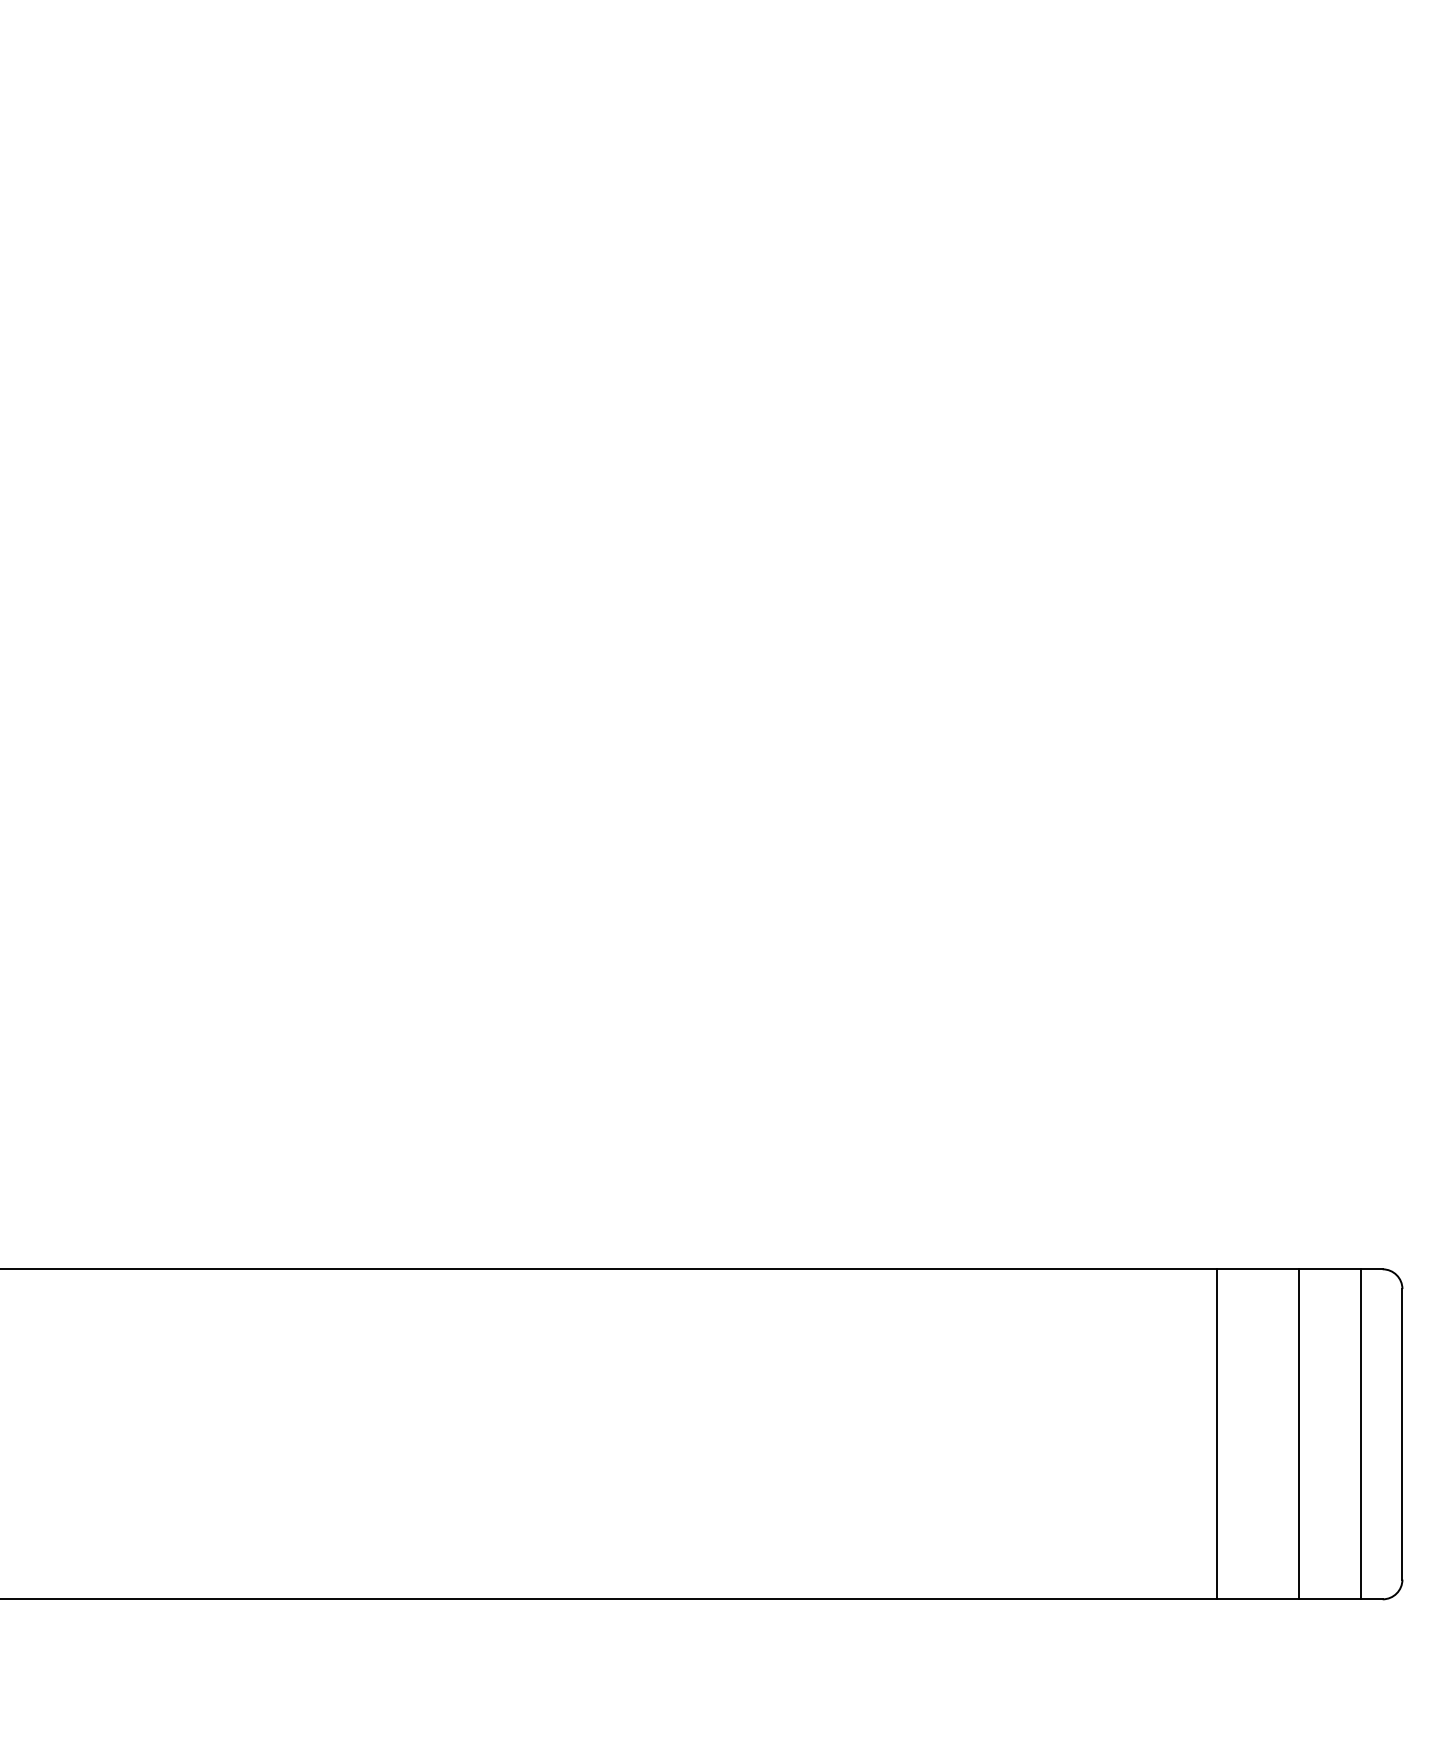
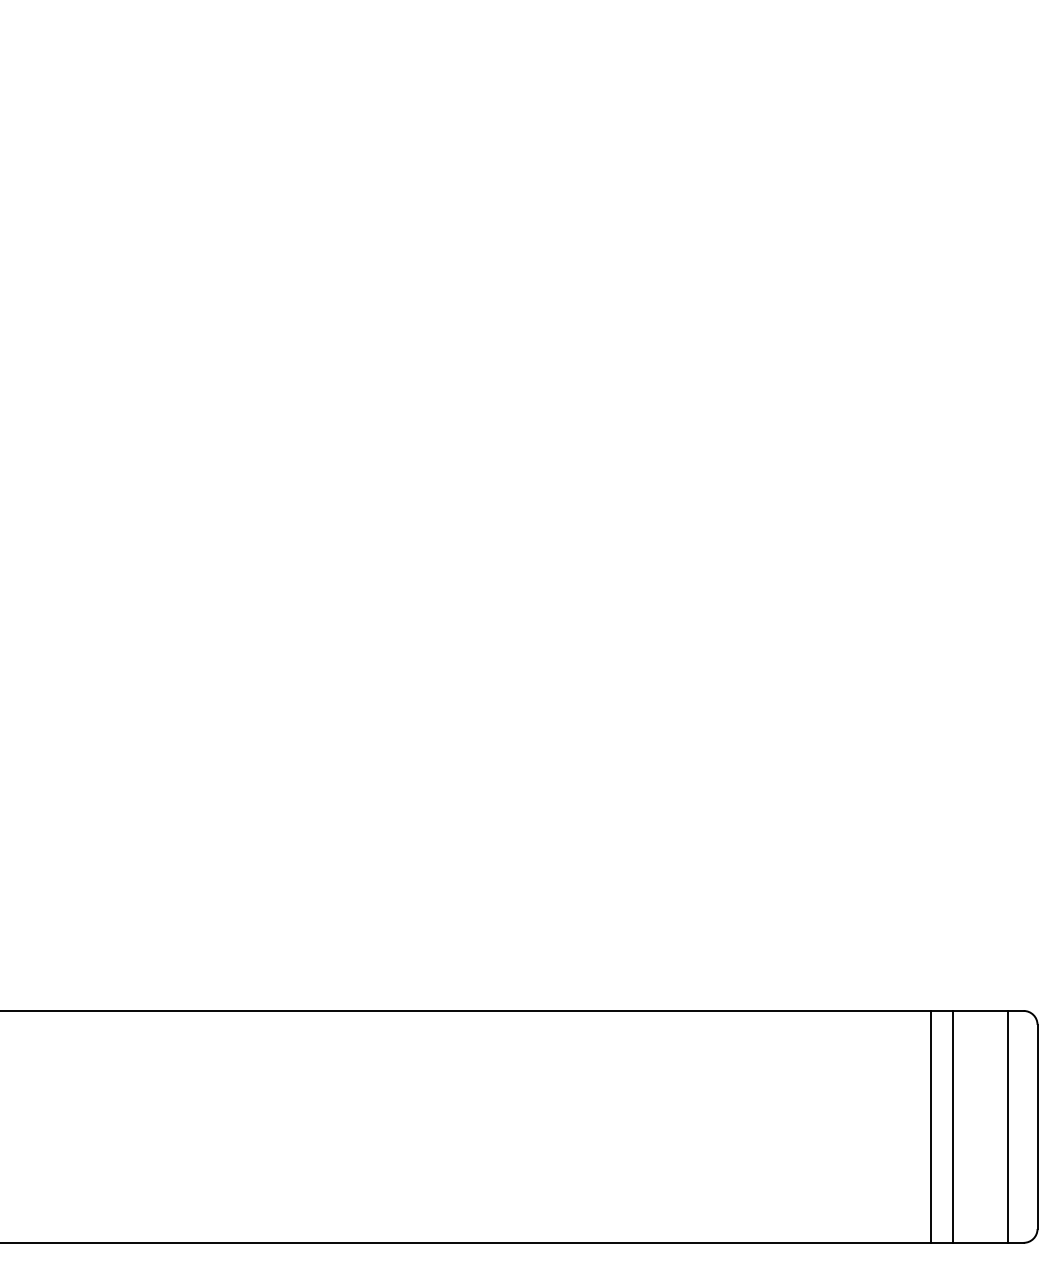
line: (1217, 1433) -> (953, 1126), moved
line: (1299, 1433) -> (931, 1126), moved

